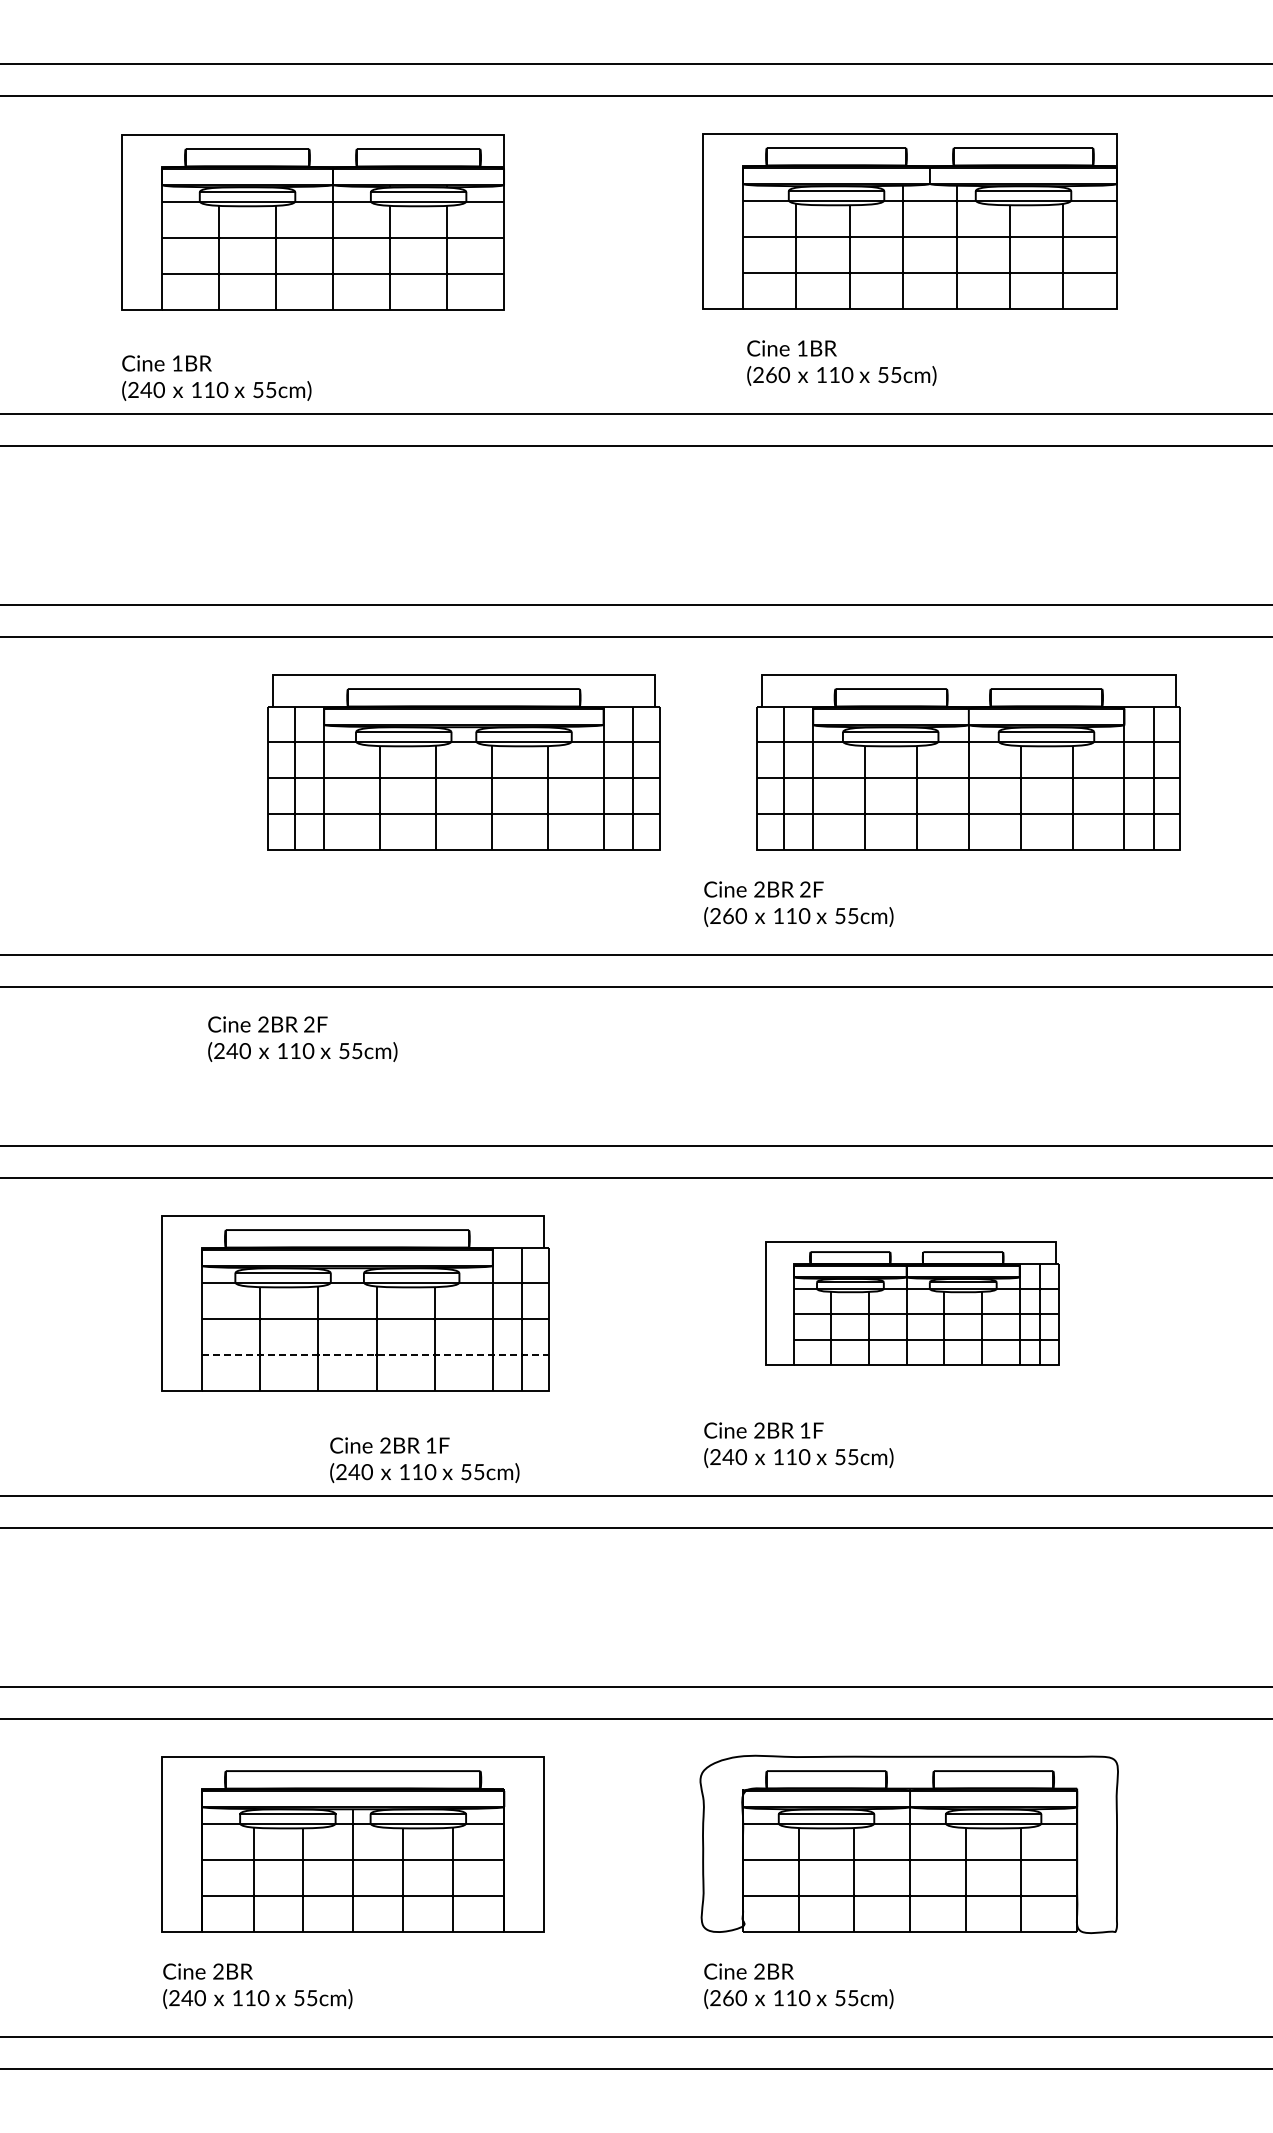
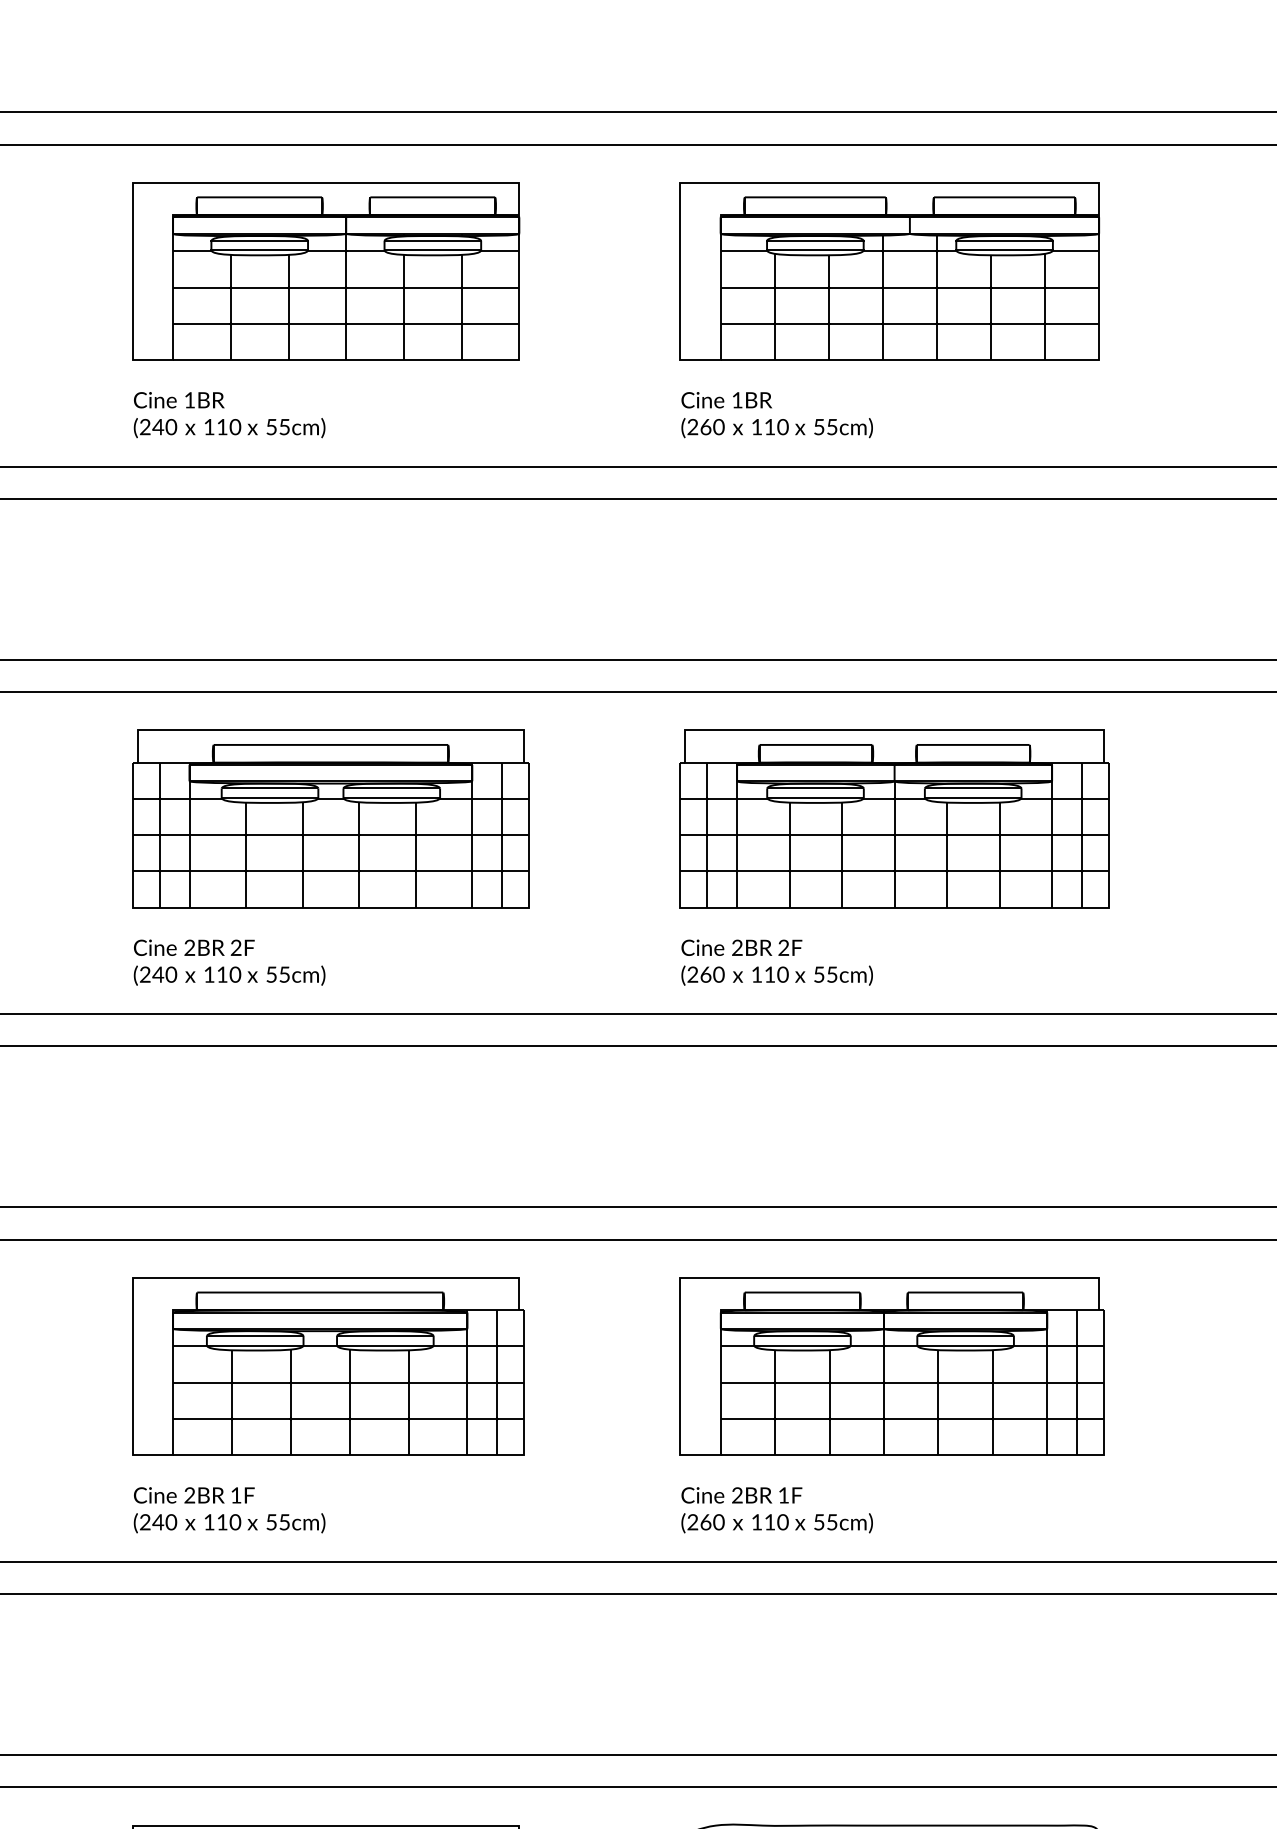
part: (312, 222) -> (325, 271), moved
text: (841, 362) -> (776, 414), moved
text: (216, 377) -> (229, 414), moved
part: (463, 762) -> (330, 819), moved
part: (968, 762) -> (894, 819), moved
text: (302, 1038) -> (229, 961), moved
part: (912, 1303) -> (892, 1366), size x1.43
line: (375, 1355) -> (348, 1419), dashed -> solid
text: (728, 1457) -> (705, 1522), (240 -> (260
text: (424, 1459) -> (229, 1509), moved

